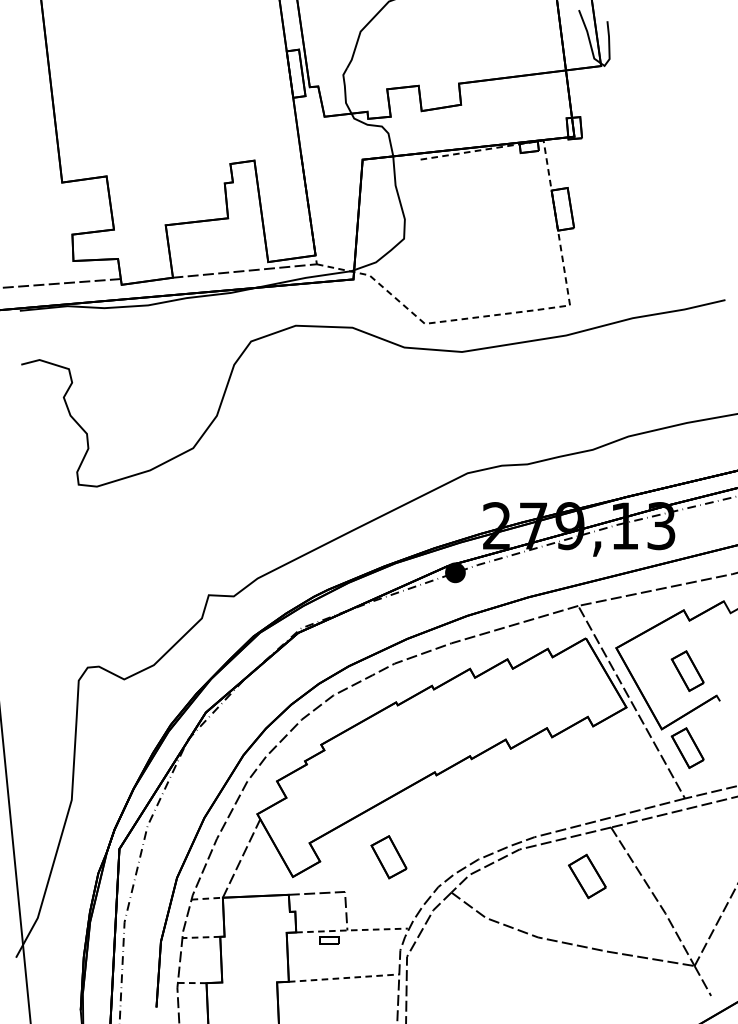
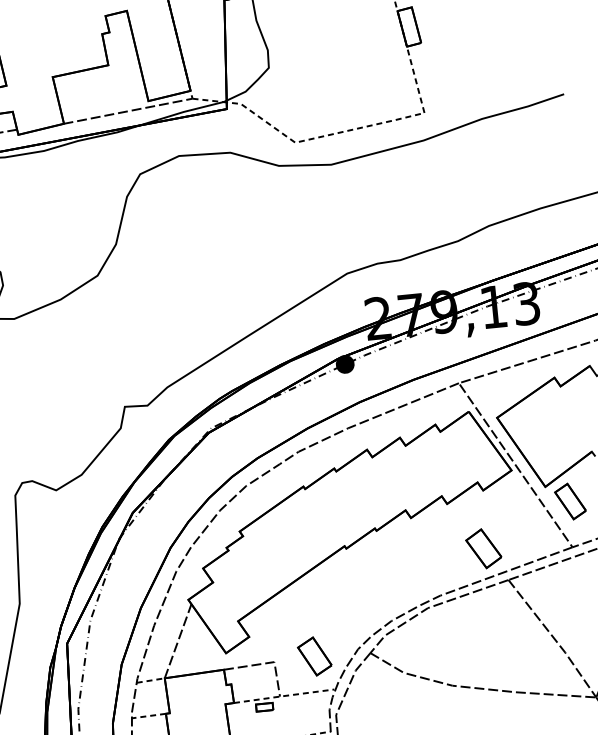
part: (687, 670) -> (563, 431), removed
part: (388, 857) -> (314, 656), moved
part: (587, 876) -> (483, 548), moved

